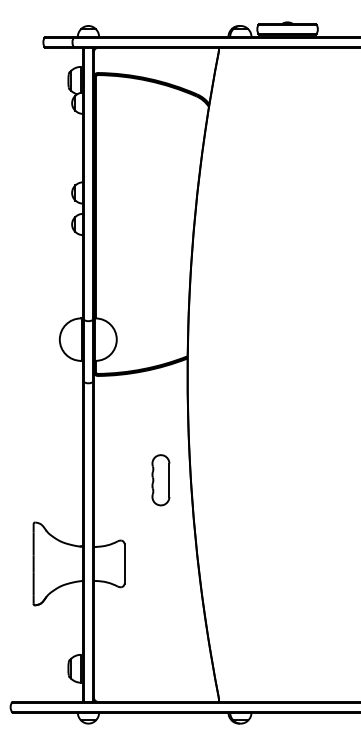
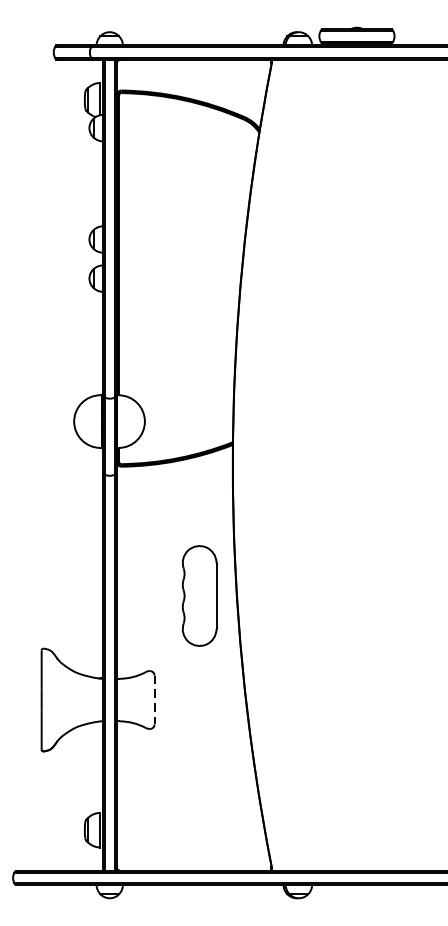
part: (160, 480) -> (199, 596), size x1.6
line: (124, 563) -> (154, 699), solid -> dashed

